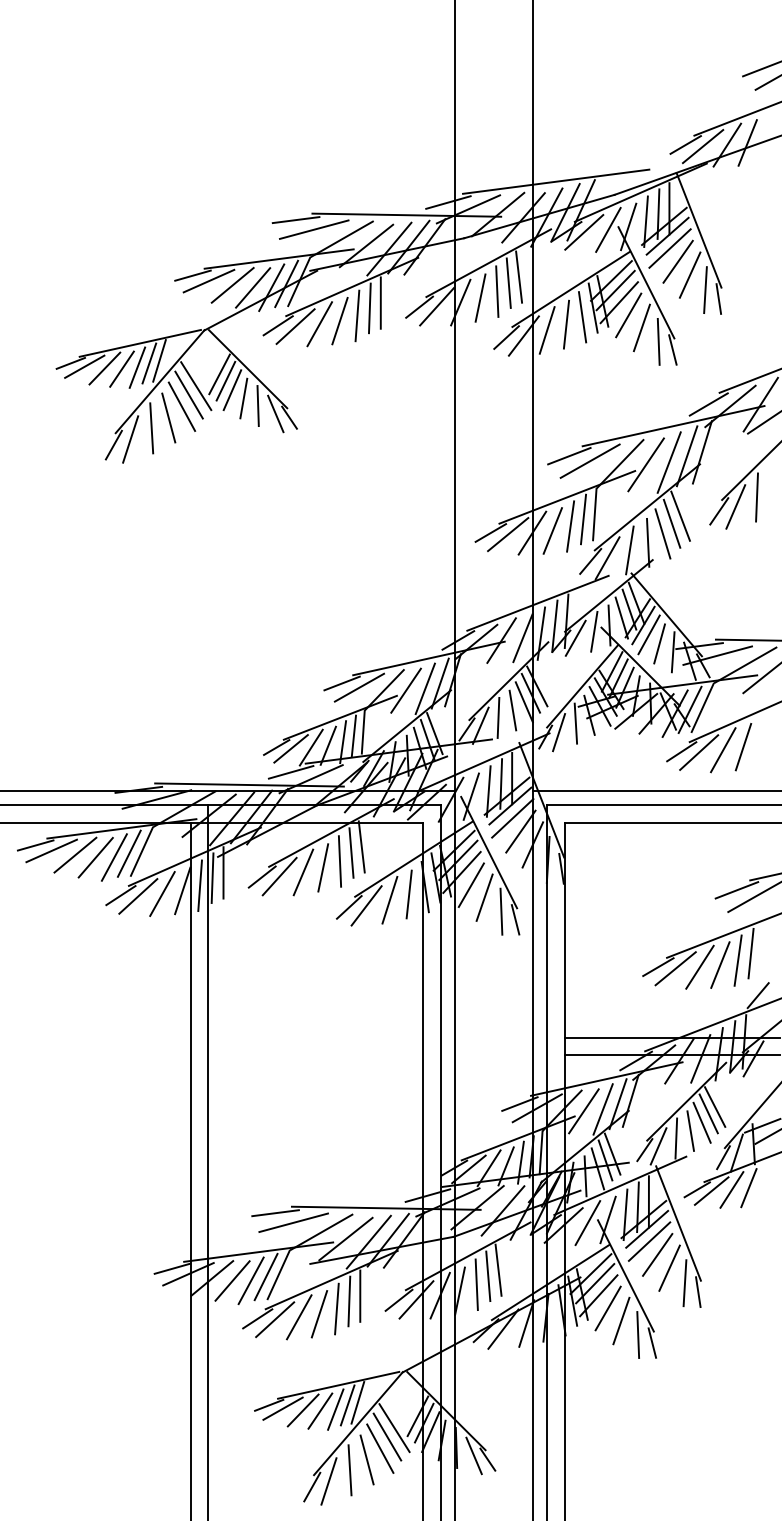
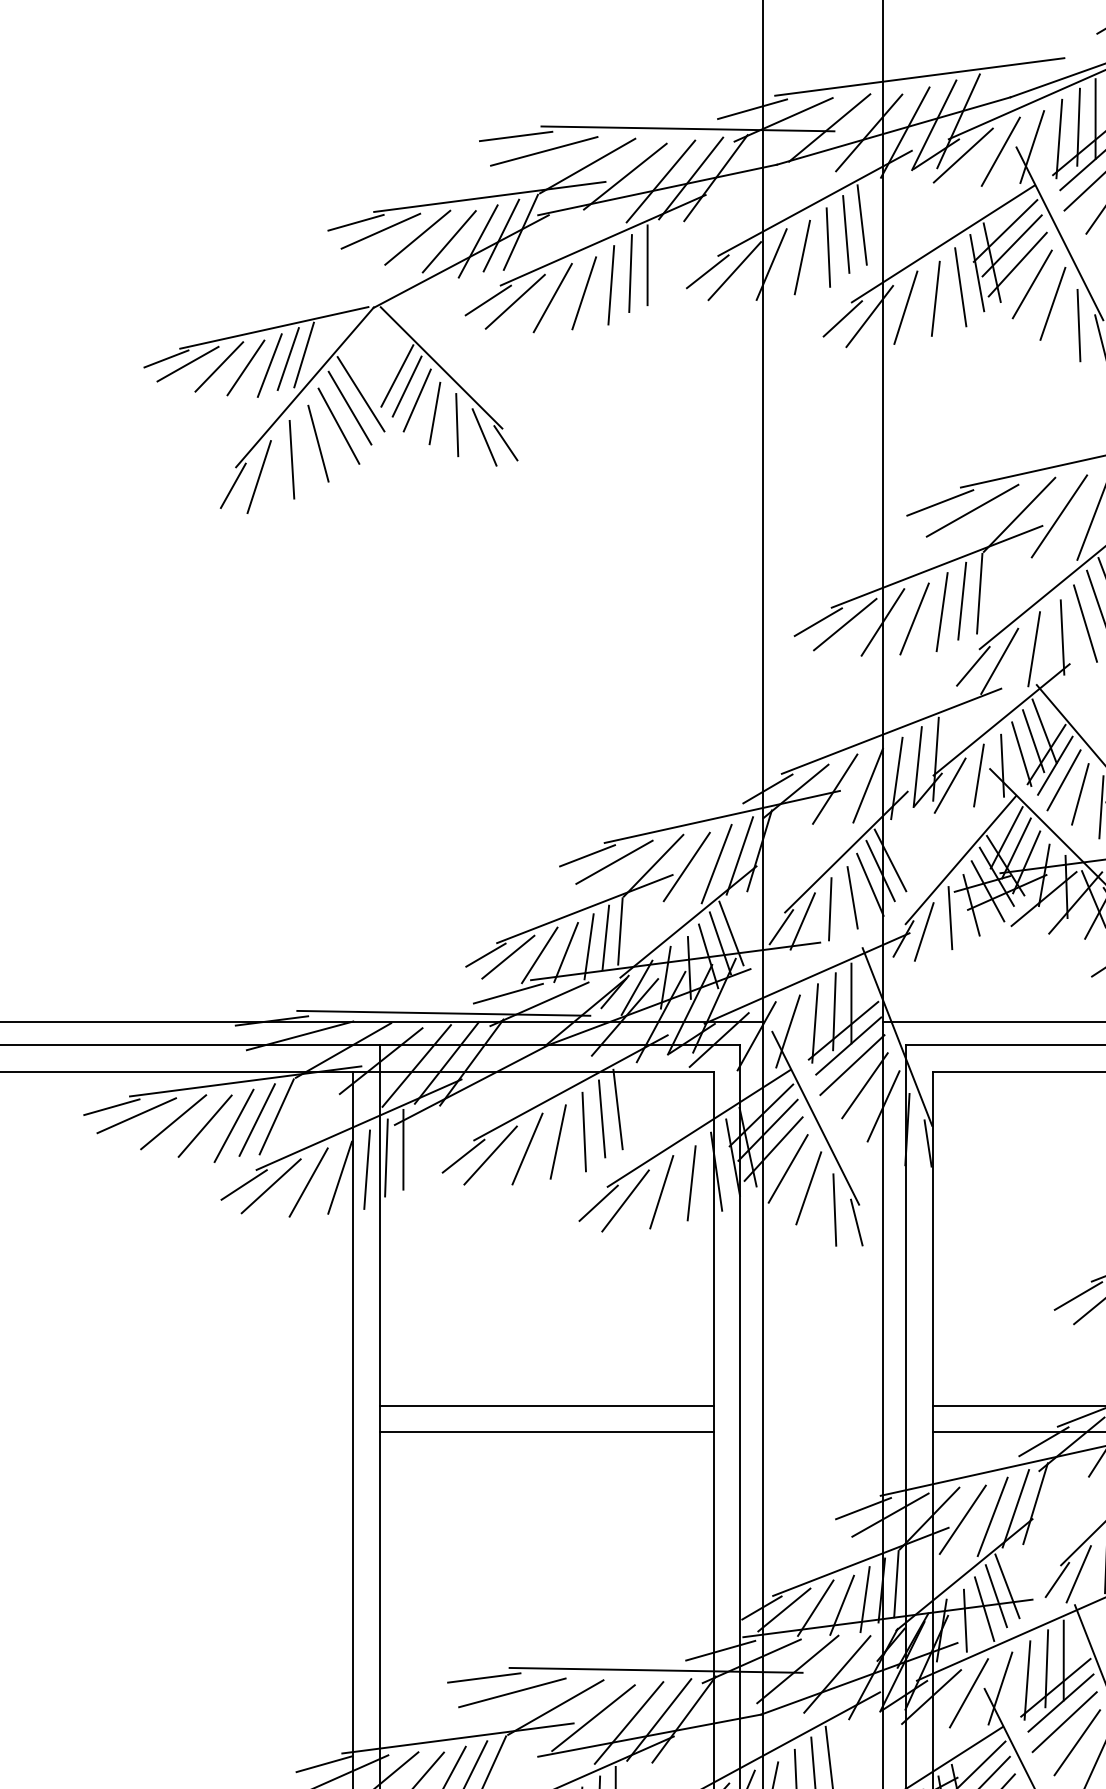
line: (315, 1037) -> (546, 1405), added
line: (315, 1054) -> (546, 1431), added

